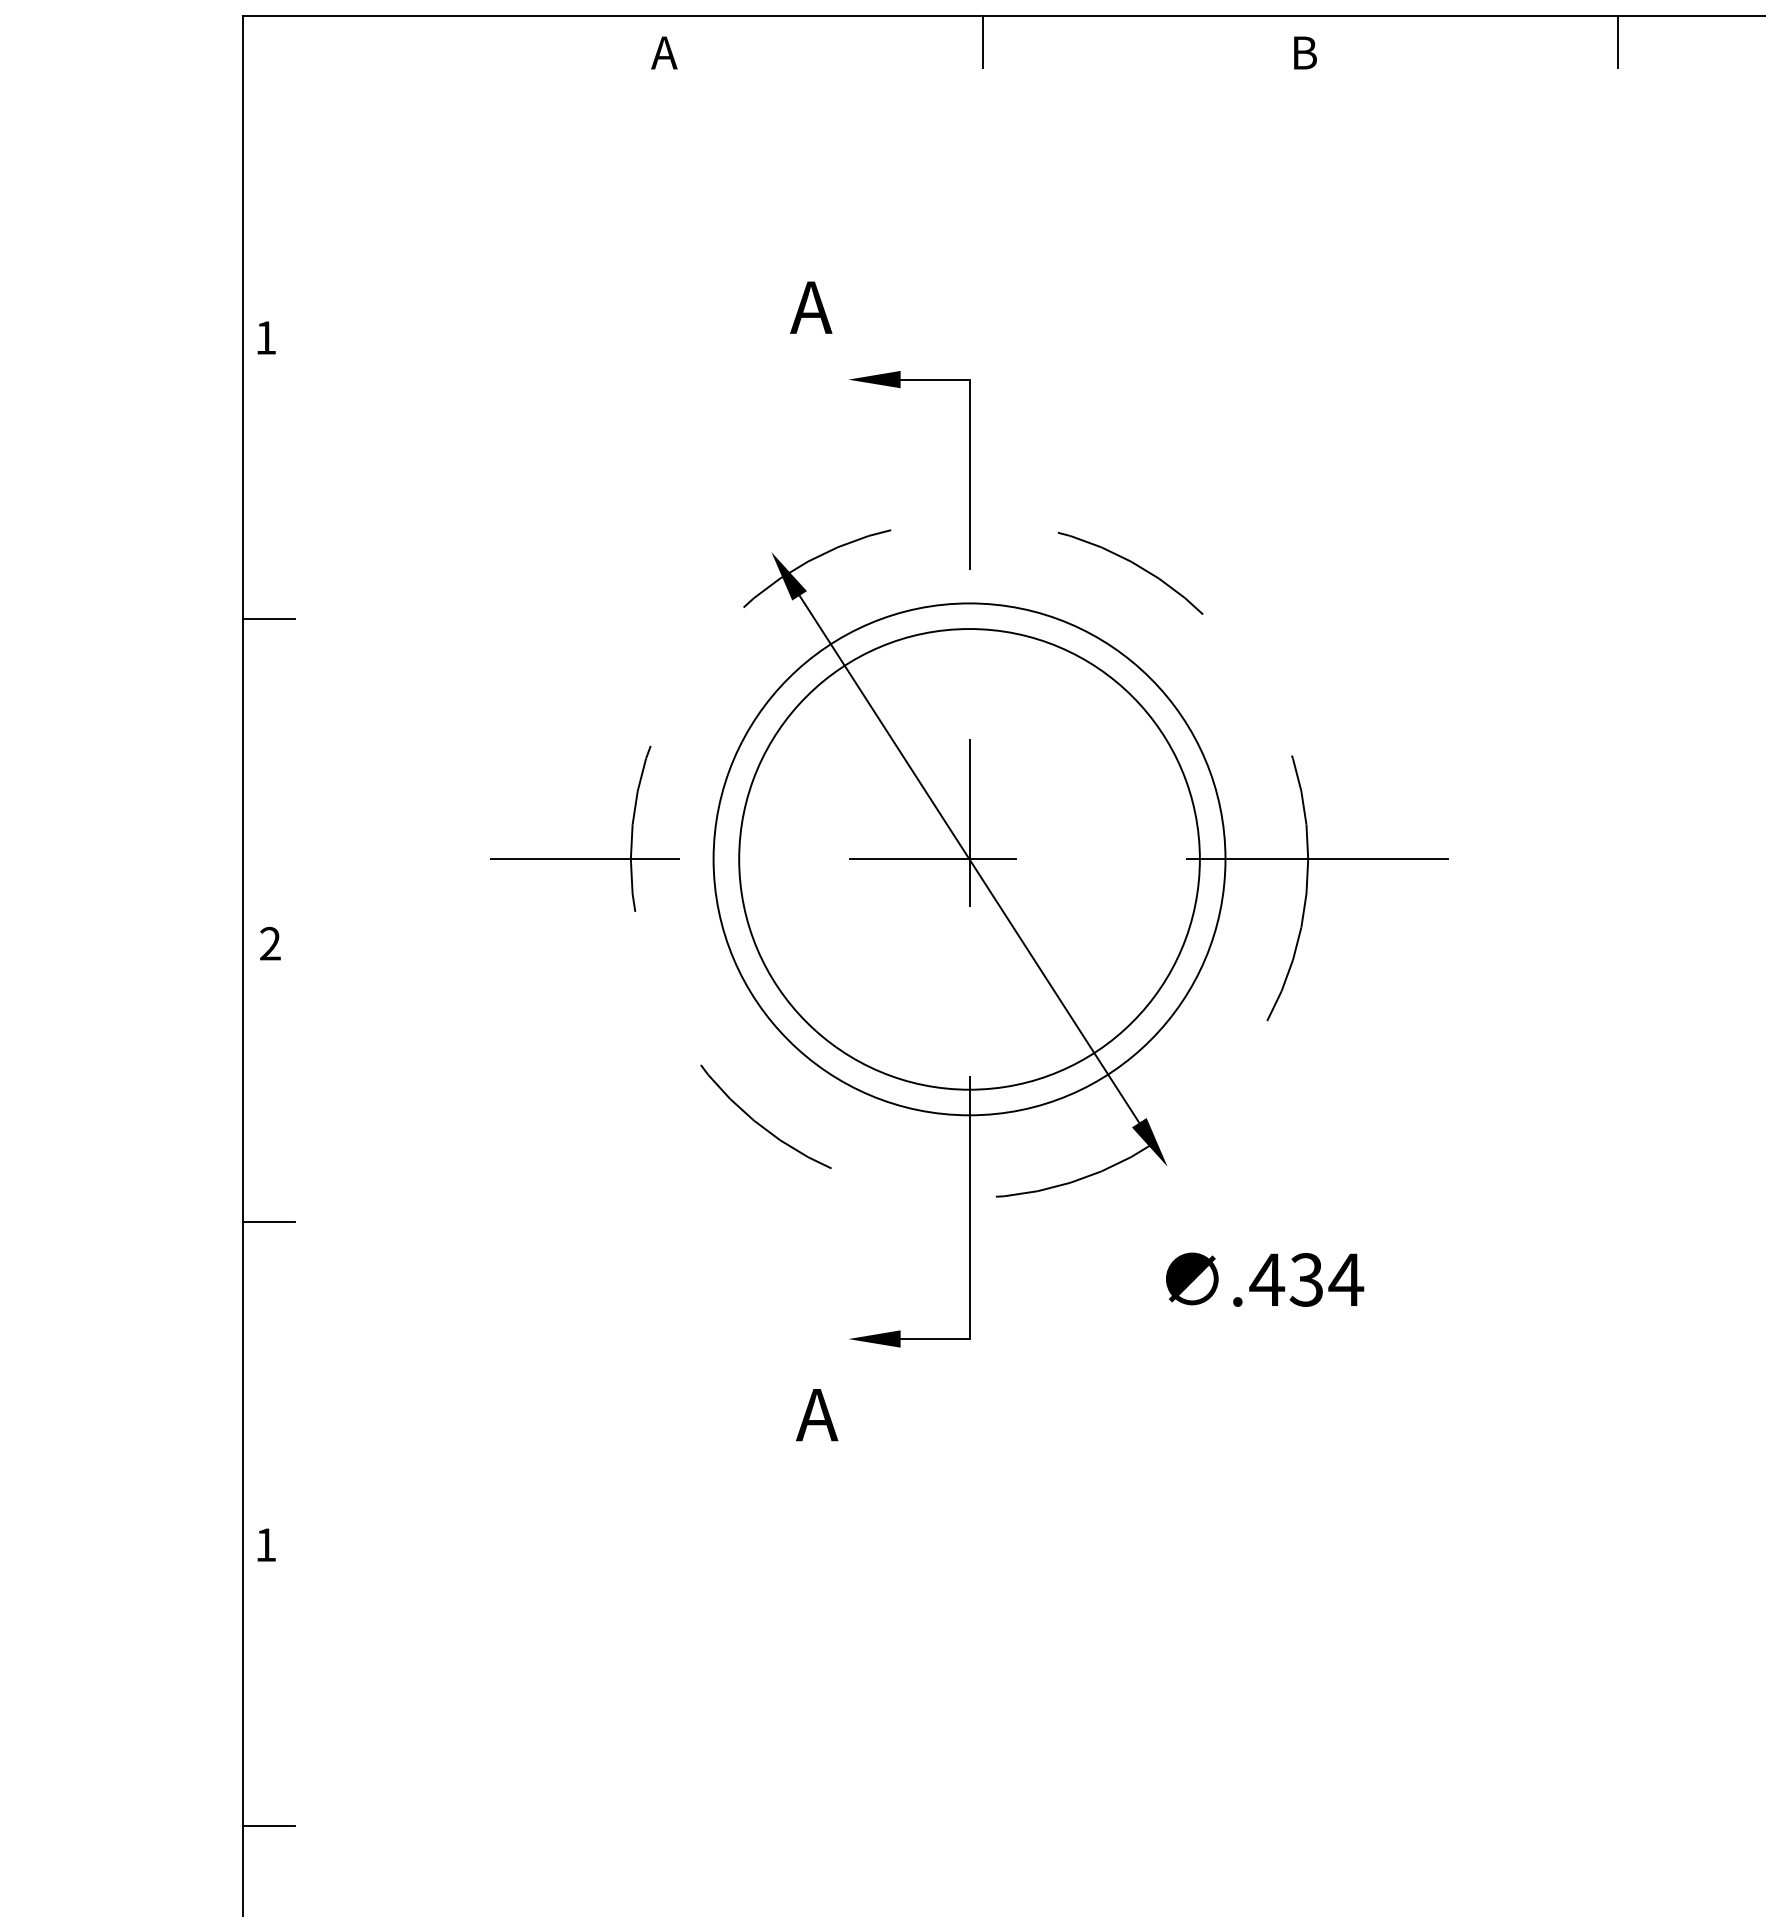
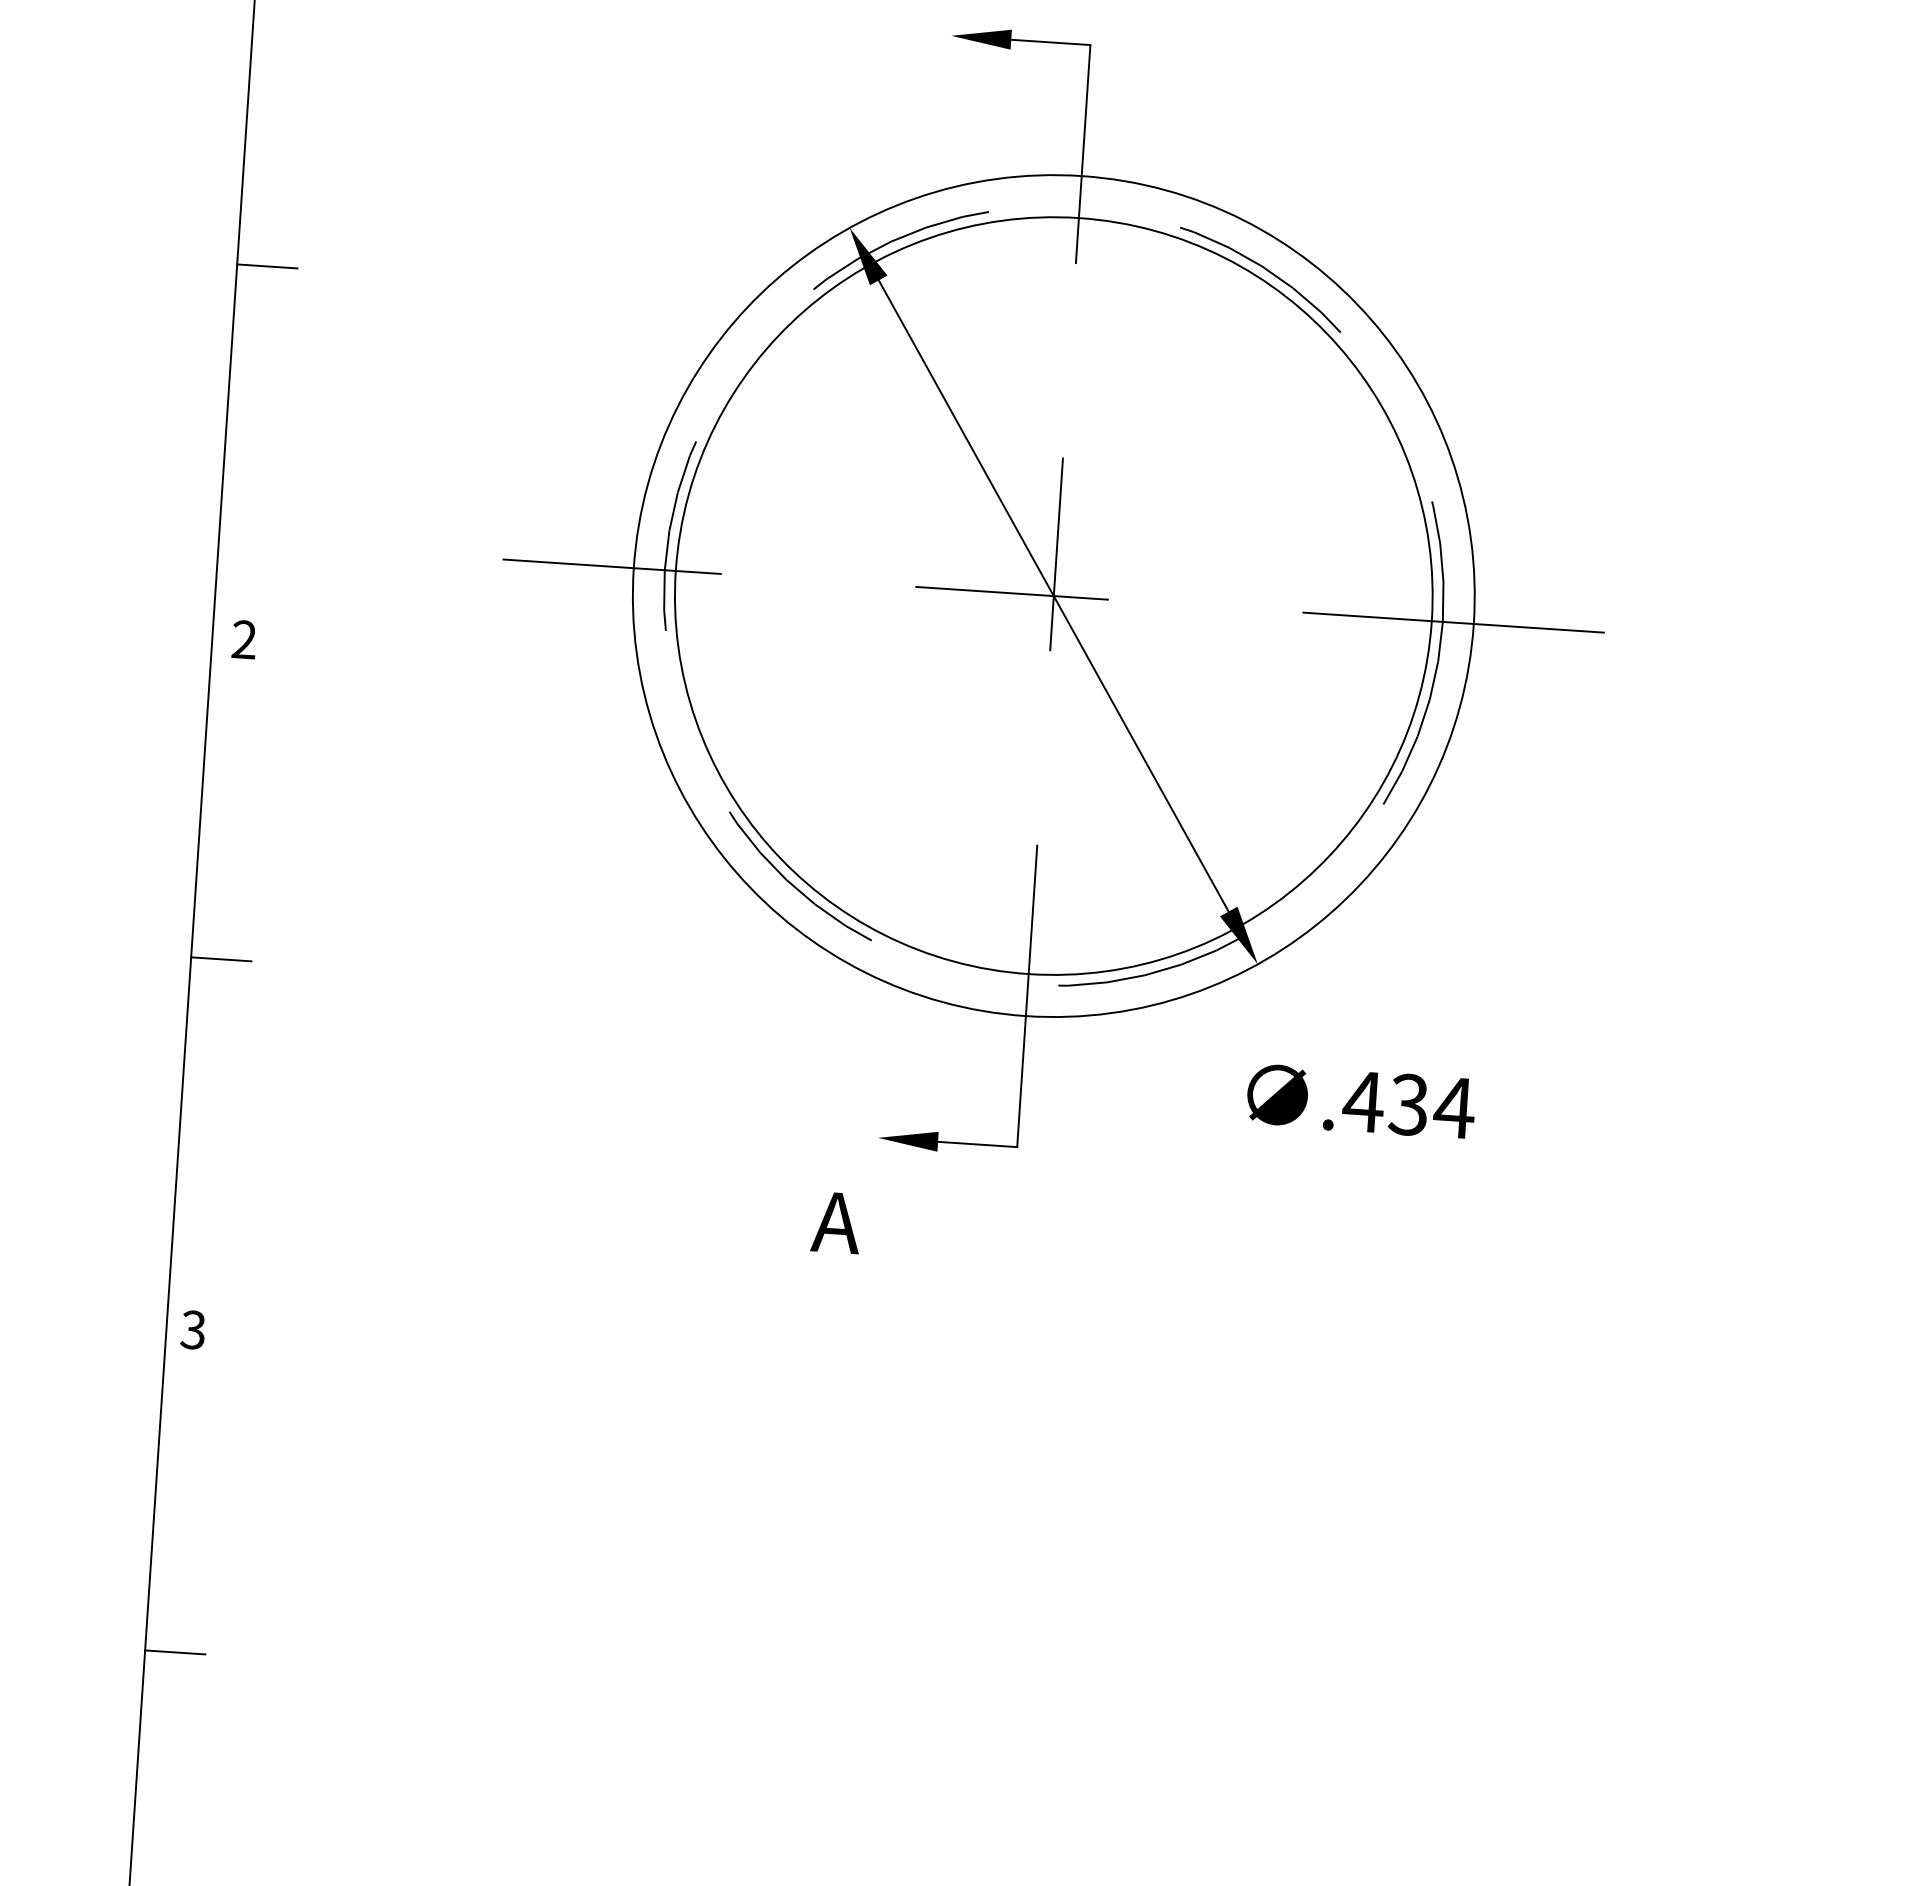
circle: (969, 859) -> (1053, 596), size x1.43
circle: (969, 859) -> (1053, 596), size x1.43
text: (265, 1544) -> (192, 1329), 1 -> 3

